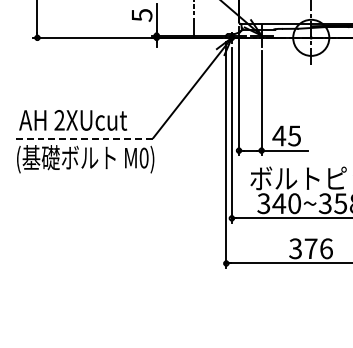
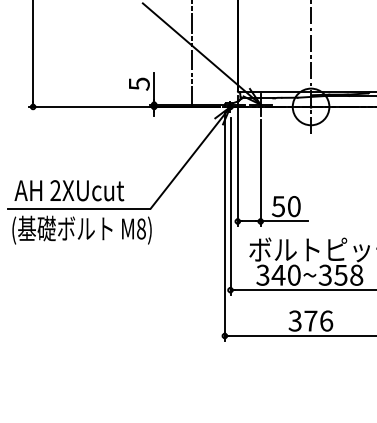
text: (286, 135) -> (285, 206), 45 -> 50
line: (82, 138) -> (78, 209), dashed -> solid
text: (144, 158) -> (141, 229), M0) -> M8)

